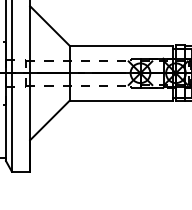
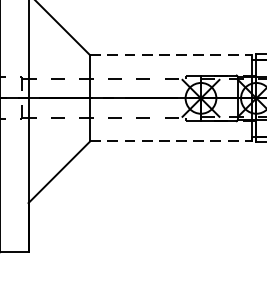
line: (121, 45) -> (171, 55), solid -> dashed
line: (121, 100) -> (171, 140), solid -> dashed

